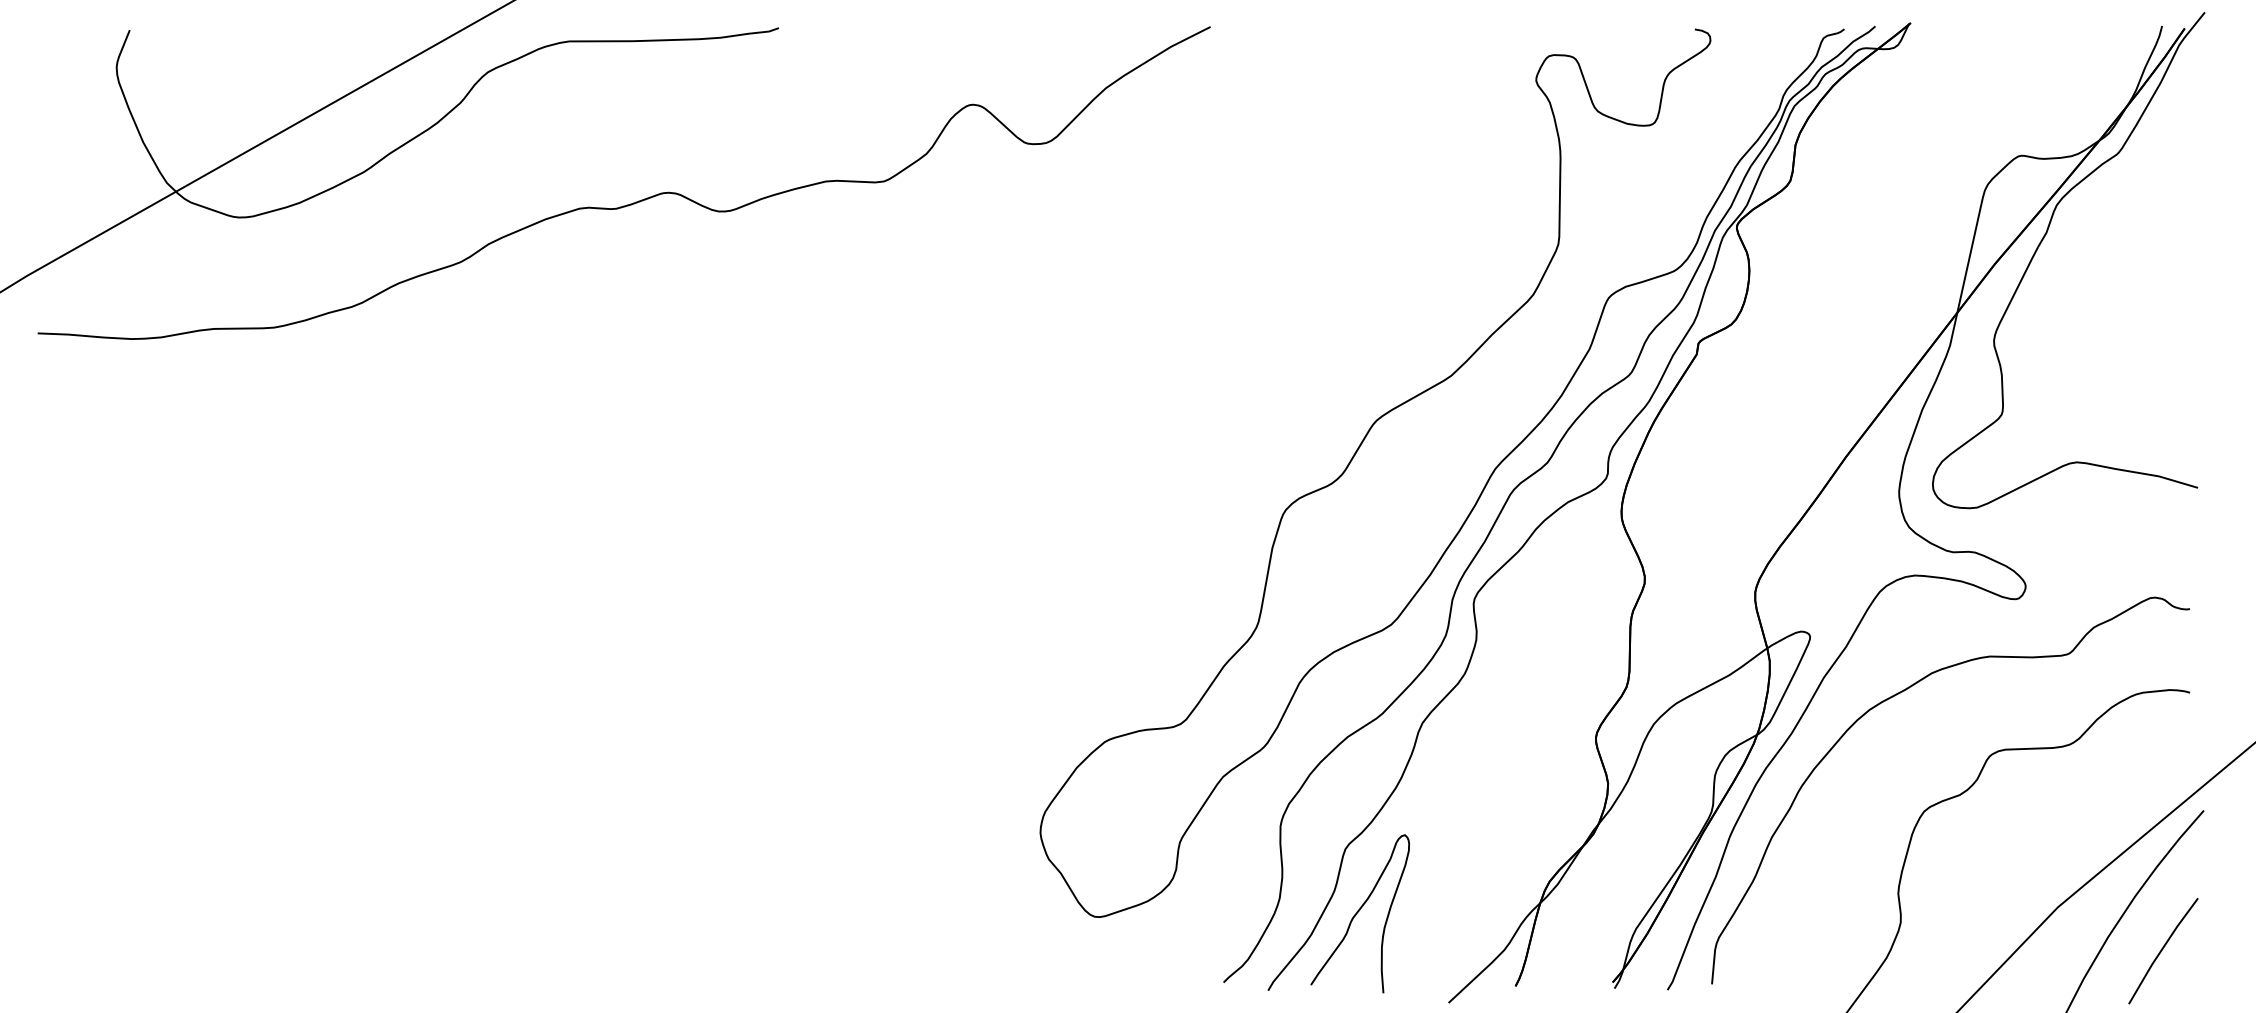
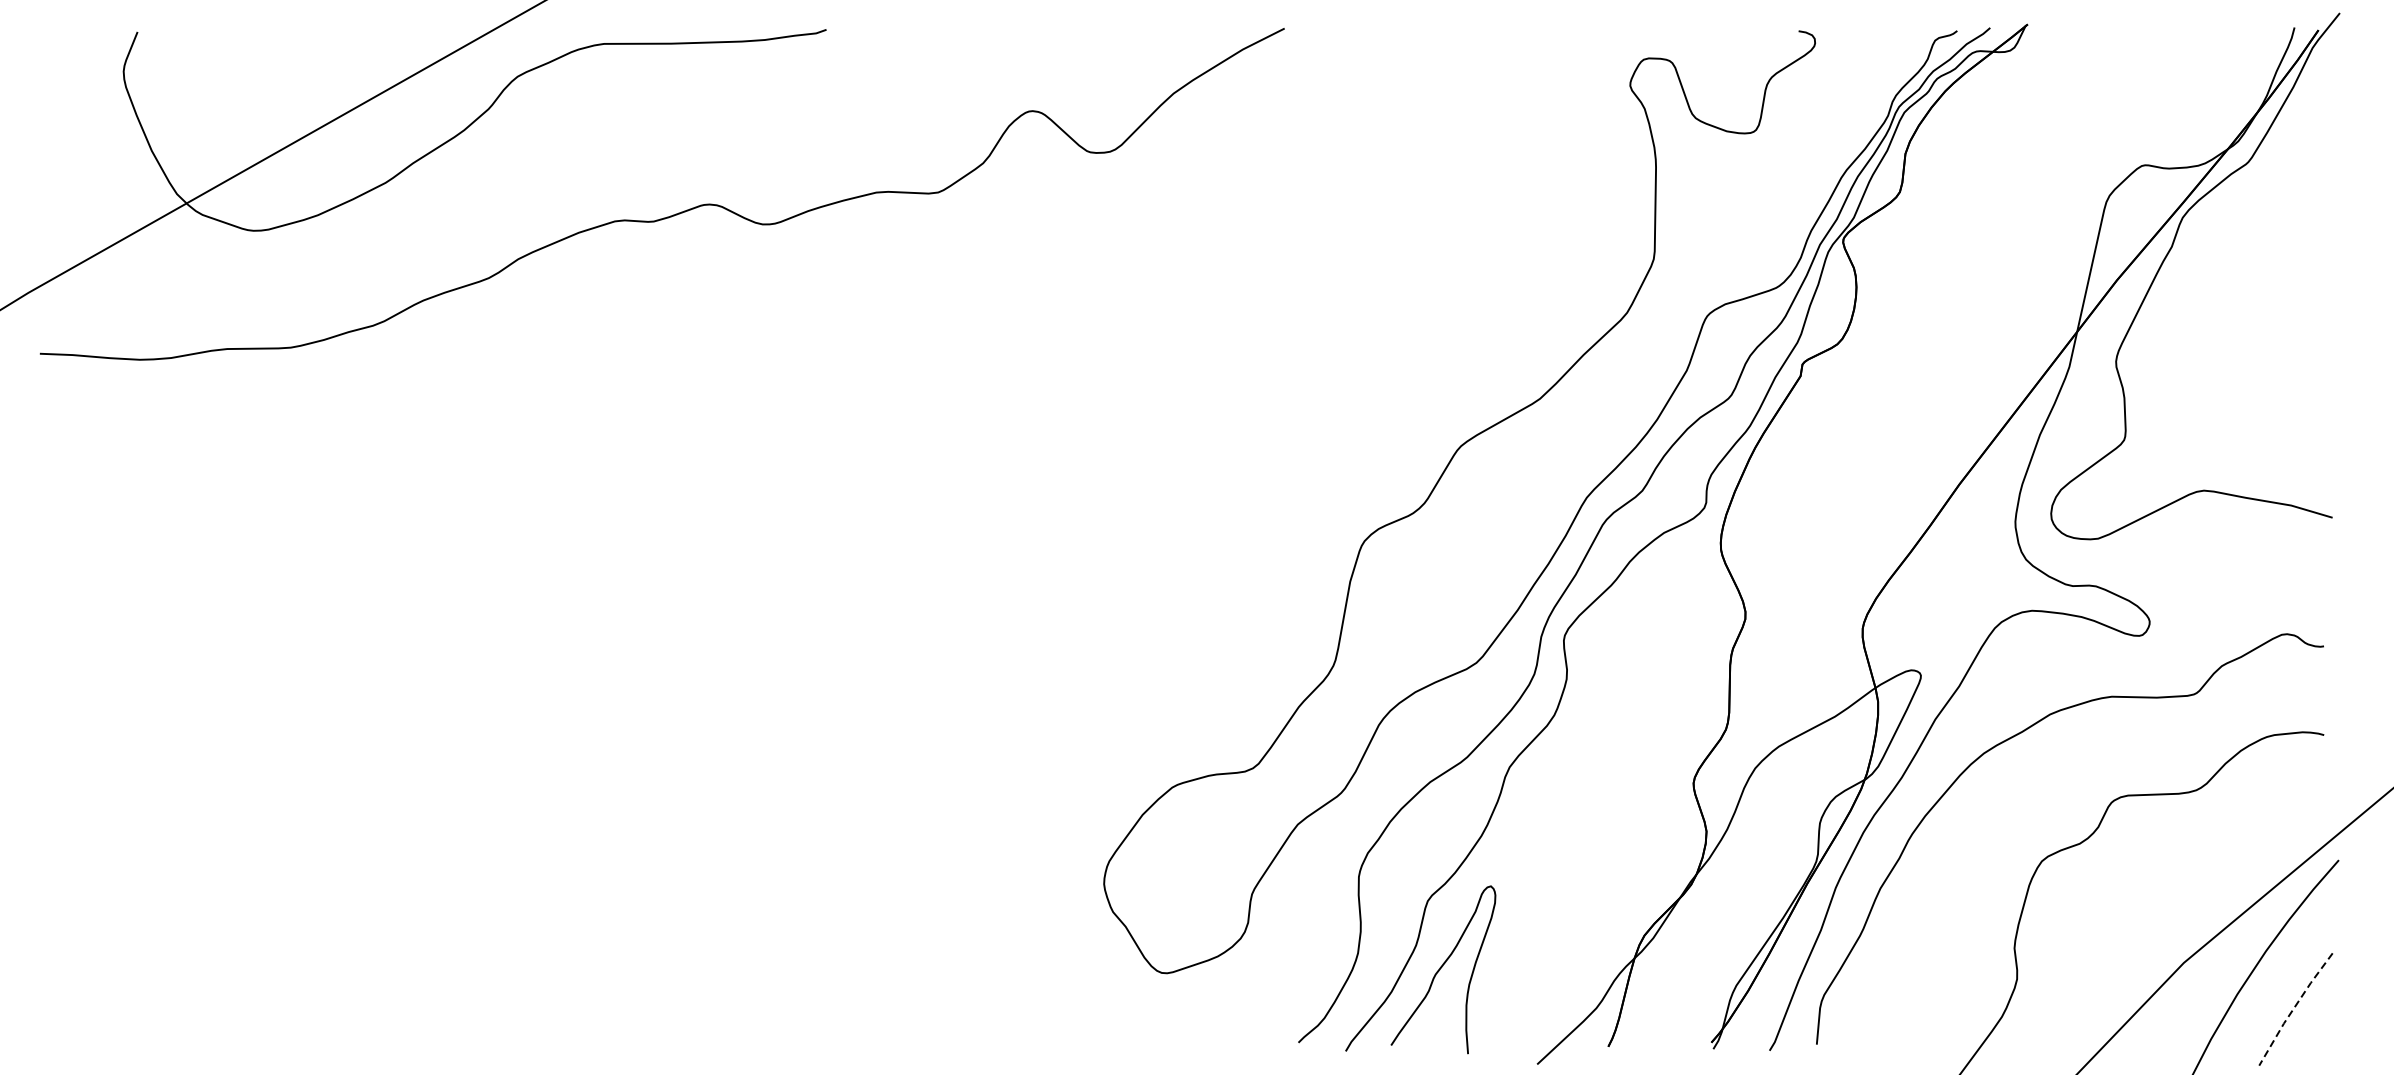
line: (2161, 950) -> (2293, 1008), solid -> dashed

